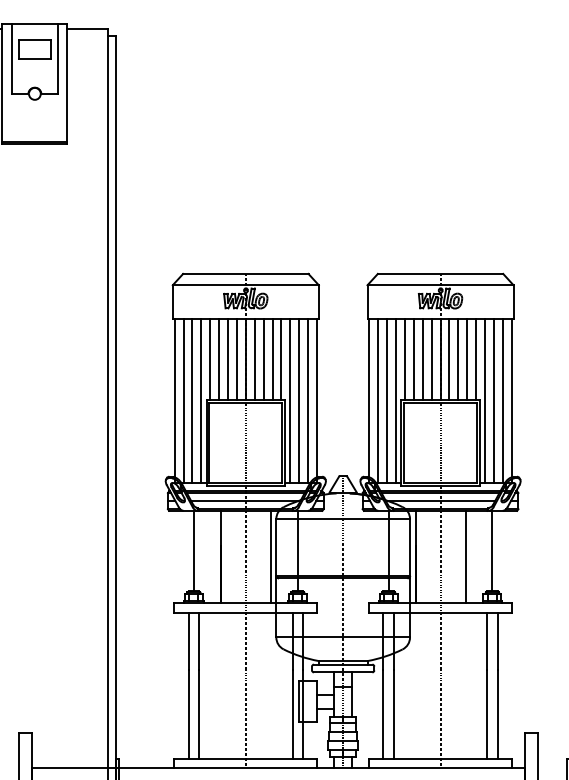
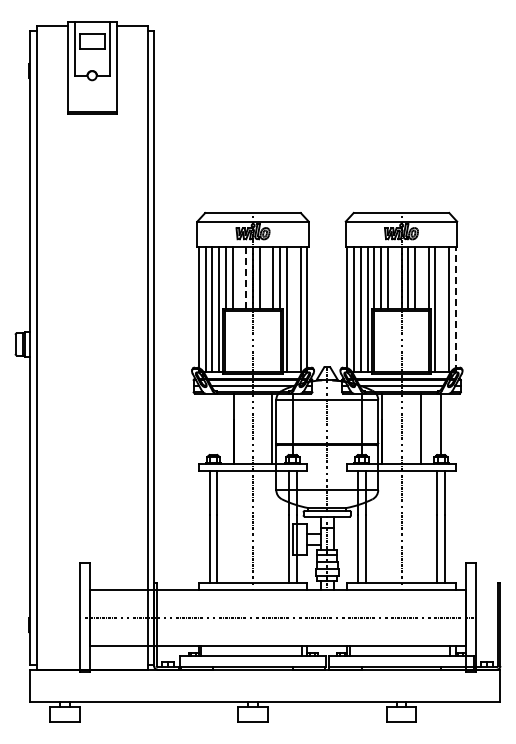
line: (228, 359) -> (239, 278), removed
line: (237, 359) -> (246, 278), solid -> dashed
line: (263, 359) -> (266, 278), removed
line: (431, 359) -> (394, 278), removed
line: (466, 359) -> (421, 278), removed
line: (298, 400) -> (293, 309), removed
line: (494, 400) -> (442, 309), removed
line: (511, 400) -> (455, 309), solid -> dashed
line: (193, 551) -> (213, 424), removed

